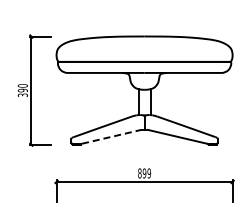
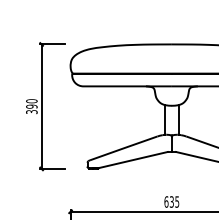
line: (112, 136) -> (134, 159), dashed -> solid
text: (144, 173) -> (171, 202), 899 -> 635

